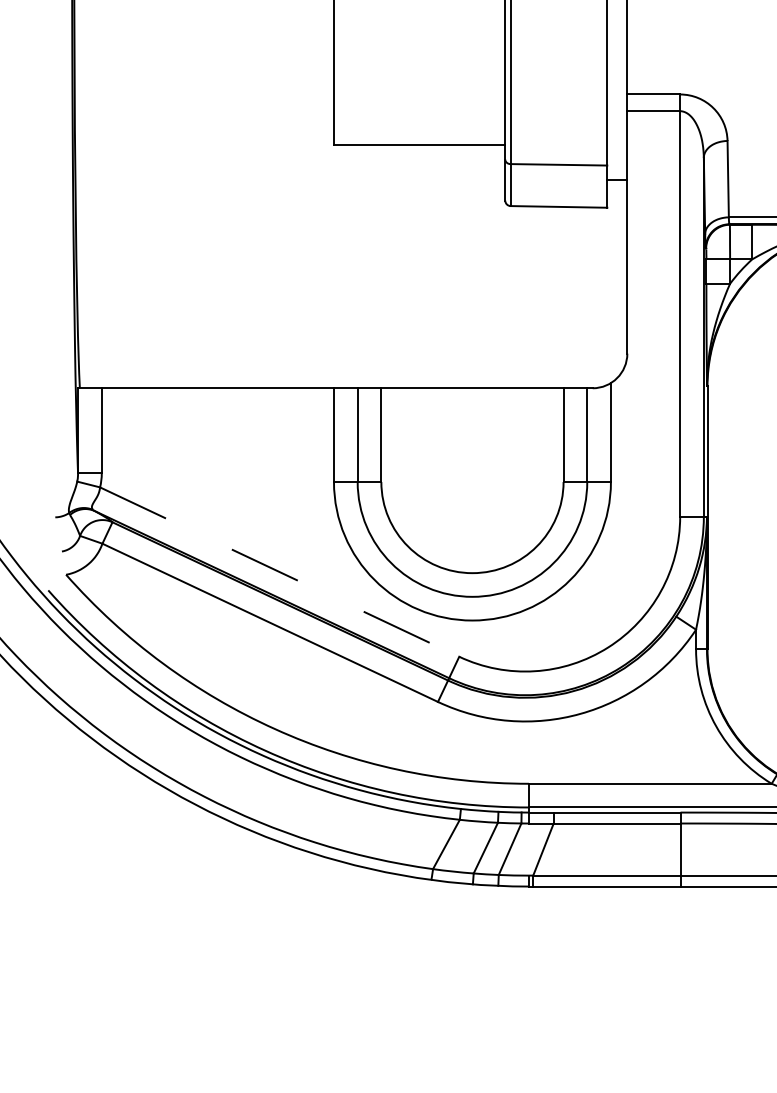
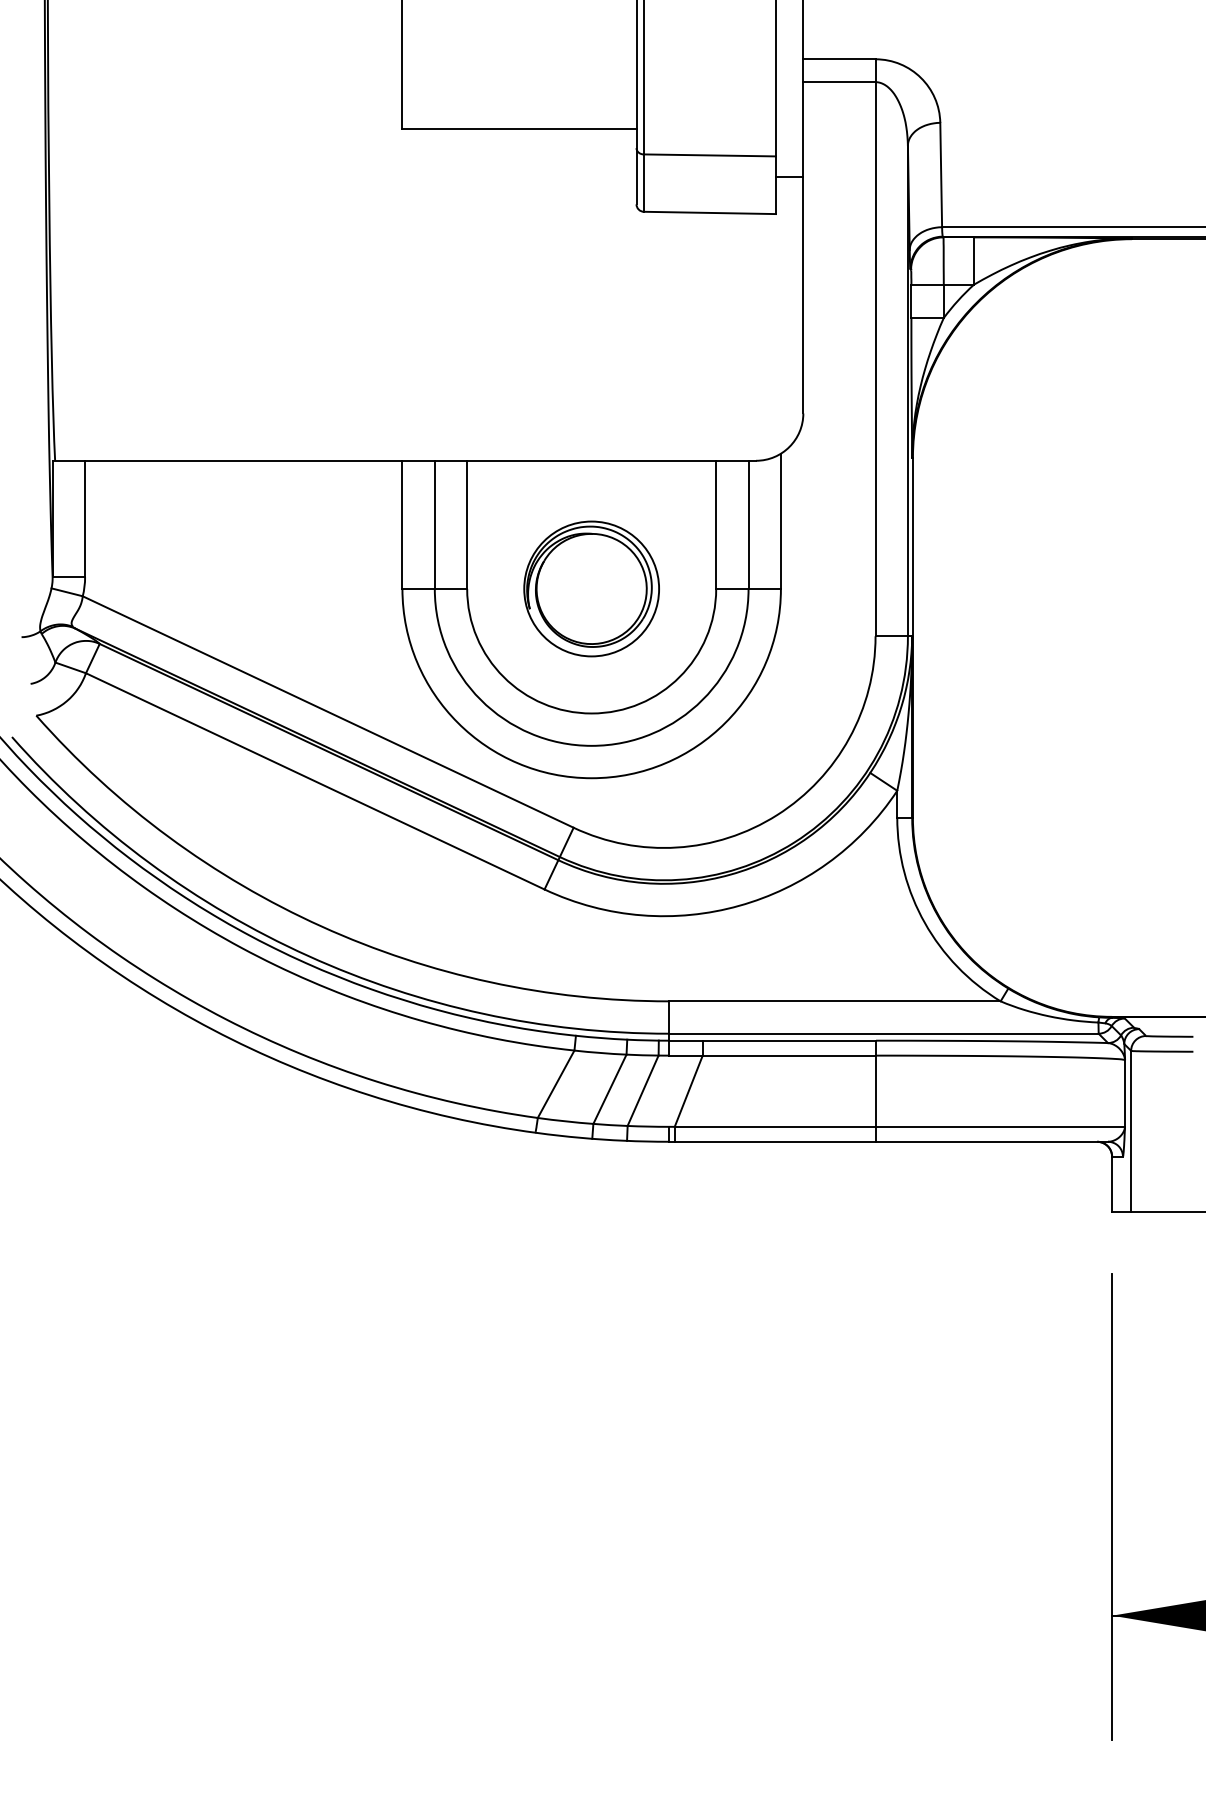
part: (472, 481) -> (591, 588), added
line: (279, 572) -> (328, 712), dashed -> solid

